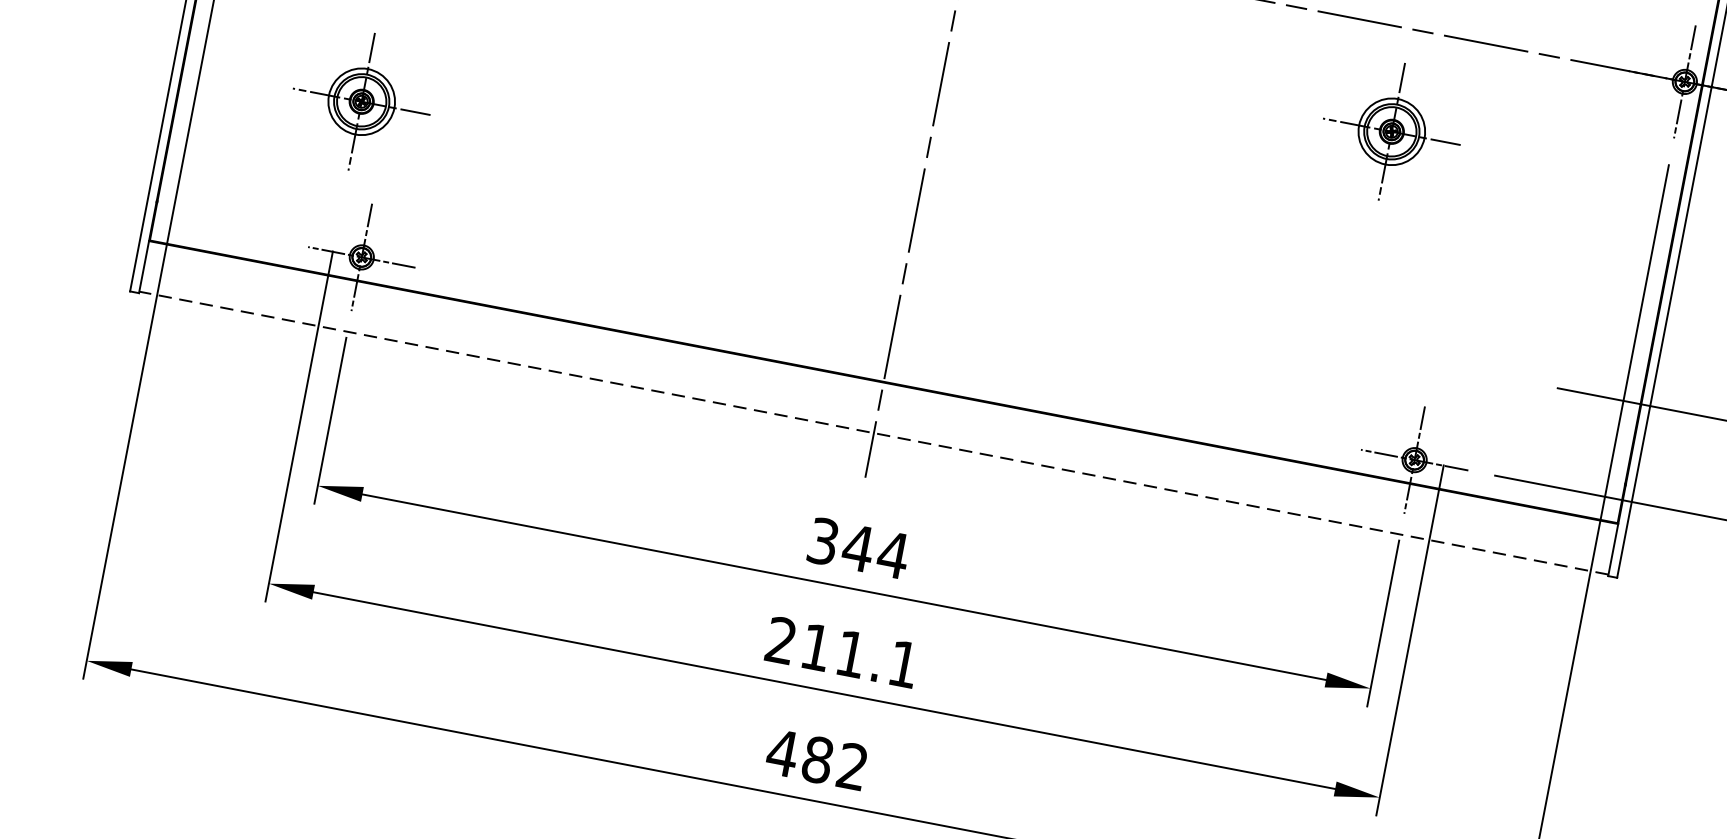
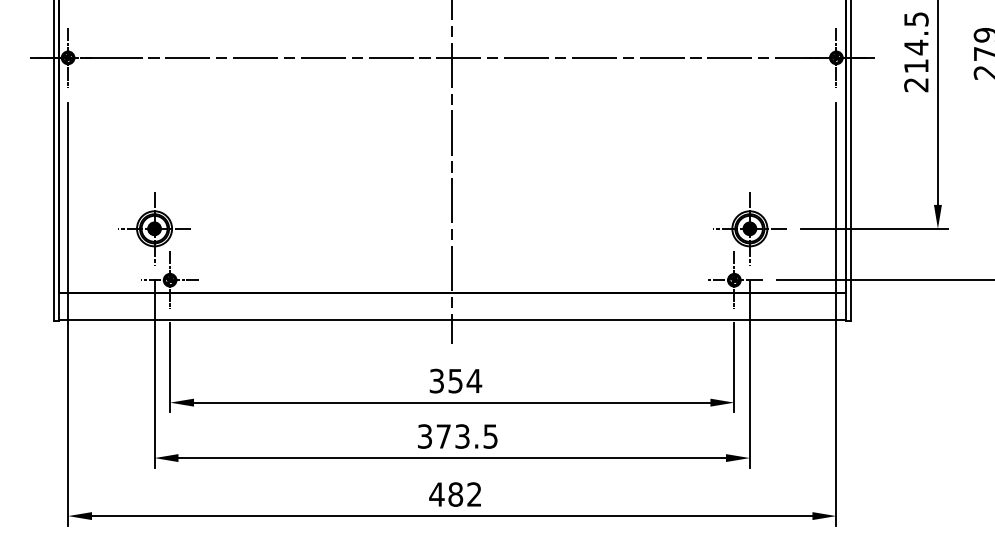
part: (361, 101) -> (154, 228), moved
part: (1391, 131) -> (749, 228), moved
line: (874, 433) -> (452, 320), dashed -> solid
text: (857, 548) -> (455, 381), 344 -> 354
text: (841, 652) -> (457, 436), 211.1 -> 373.5

